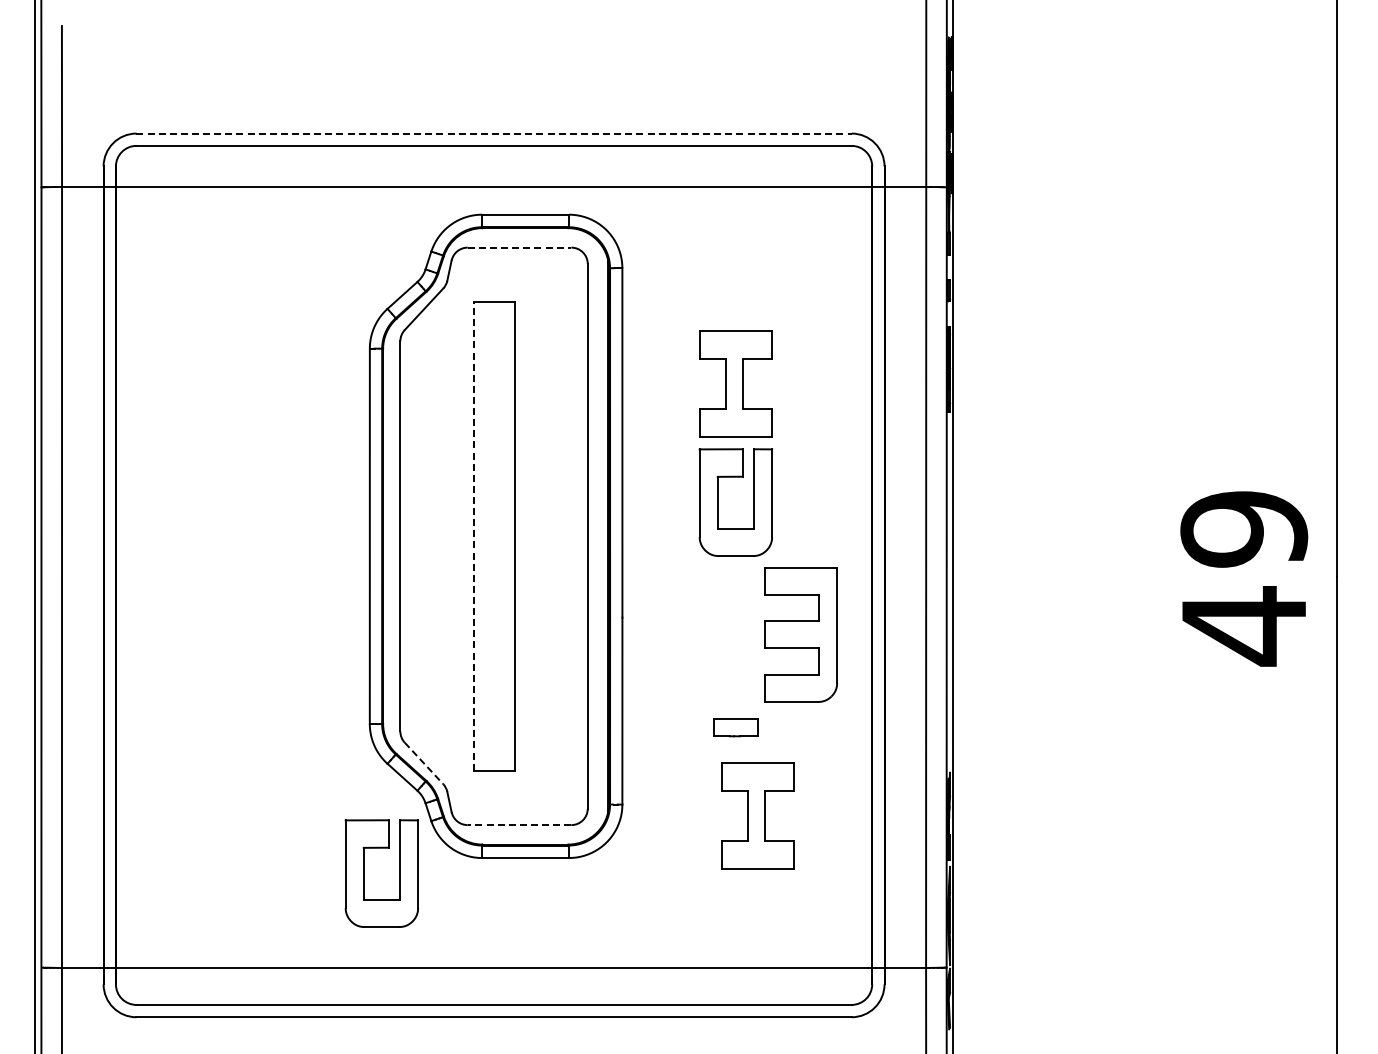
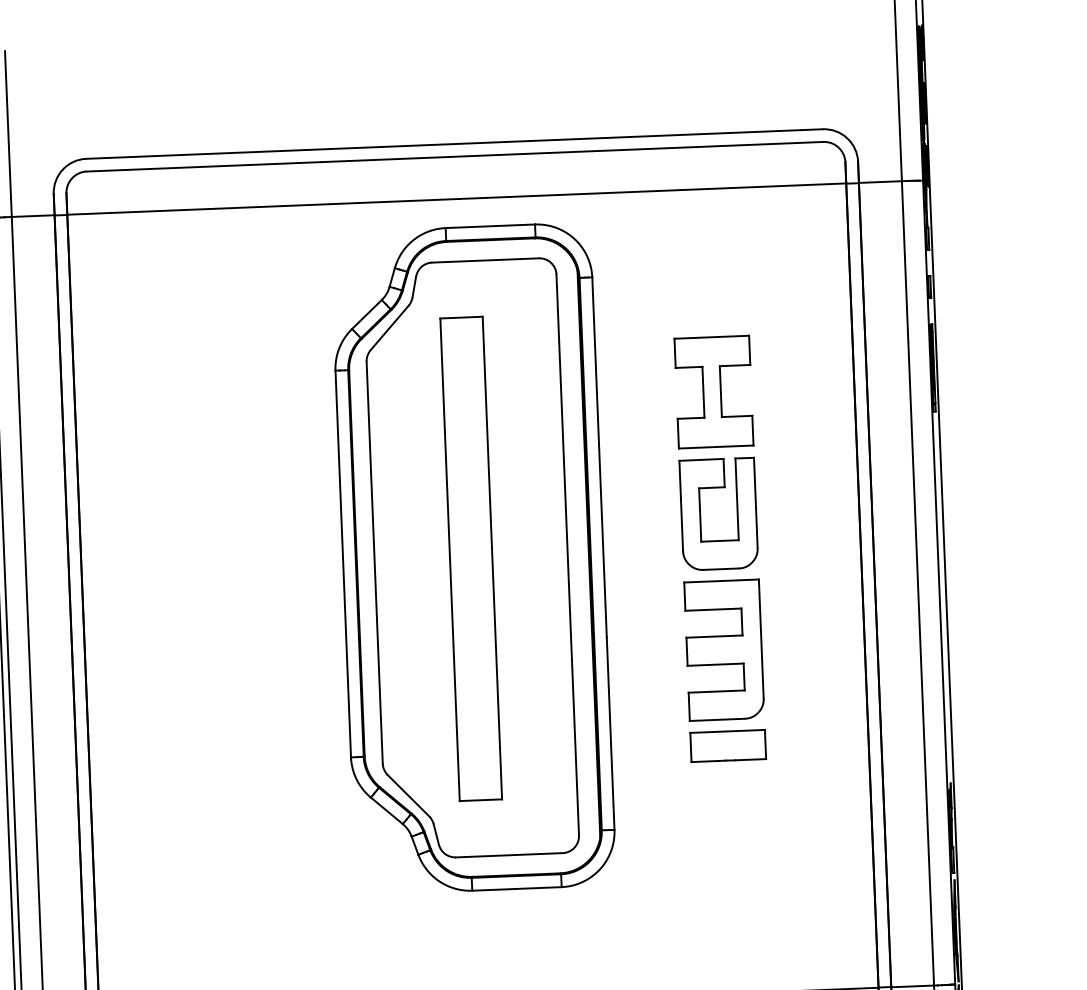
line: (494, 133) -> (454, 143), dashed -> solid
line: (519, 247) -> (485, 260), dashed -> solid
line: (473, 535) -> (450, 558), dashed -> solid
part: (800, 634) -> (723, 650), moved
part: (735, 727) -> (727, 745), size x1.67
line: (424, 763) -> (408, 795), dashed -> solid
part: (757, 815) -> (754, 835), removed
line: (519, 825) -> (509, 855), dashed -> solid
part: (364, 873) -> (351, 911), removed

